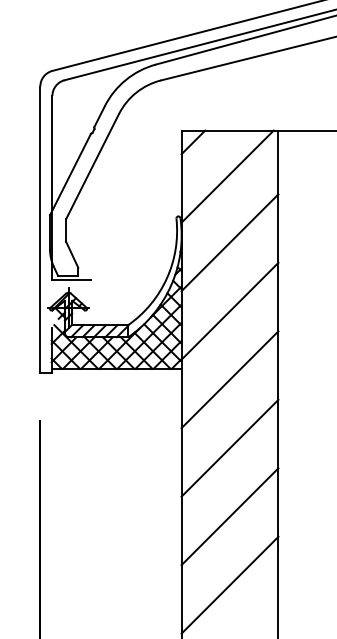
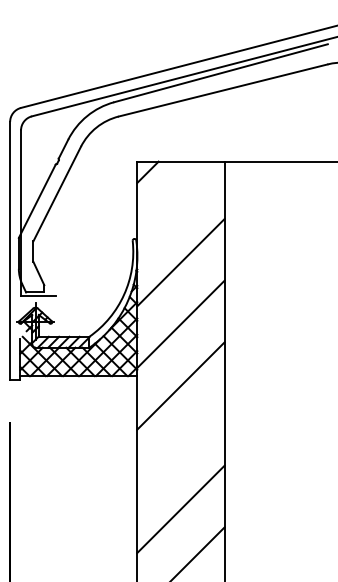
line: (227, 175) -> (178, 202), removed
line: (229, 448) -> (180, 447), removed

